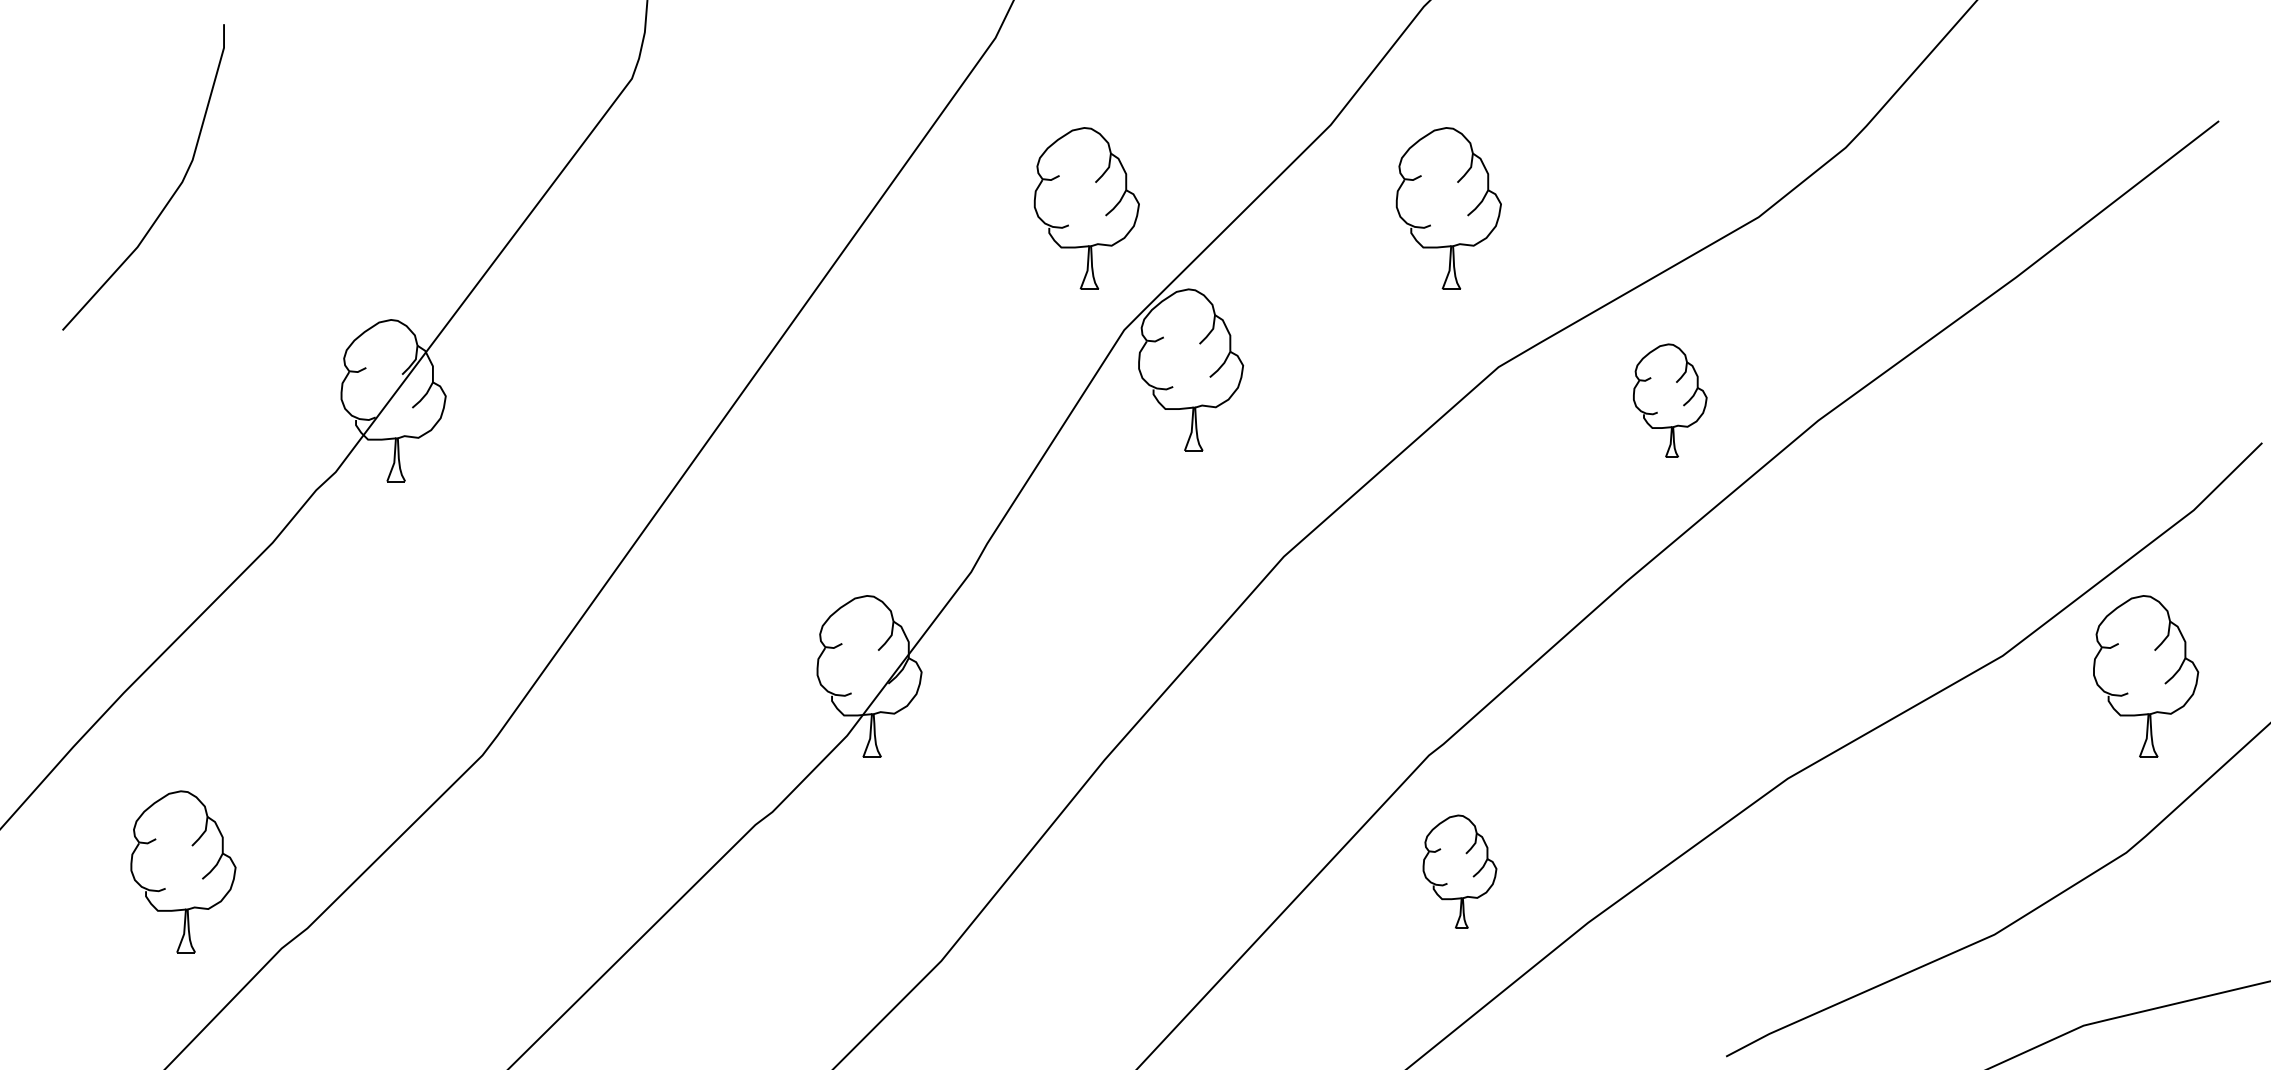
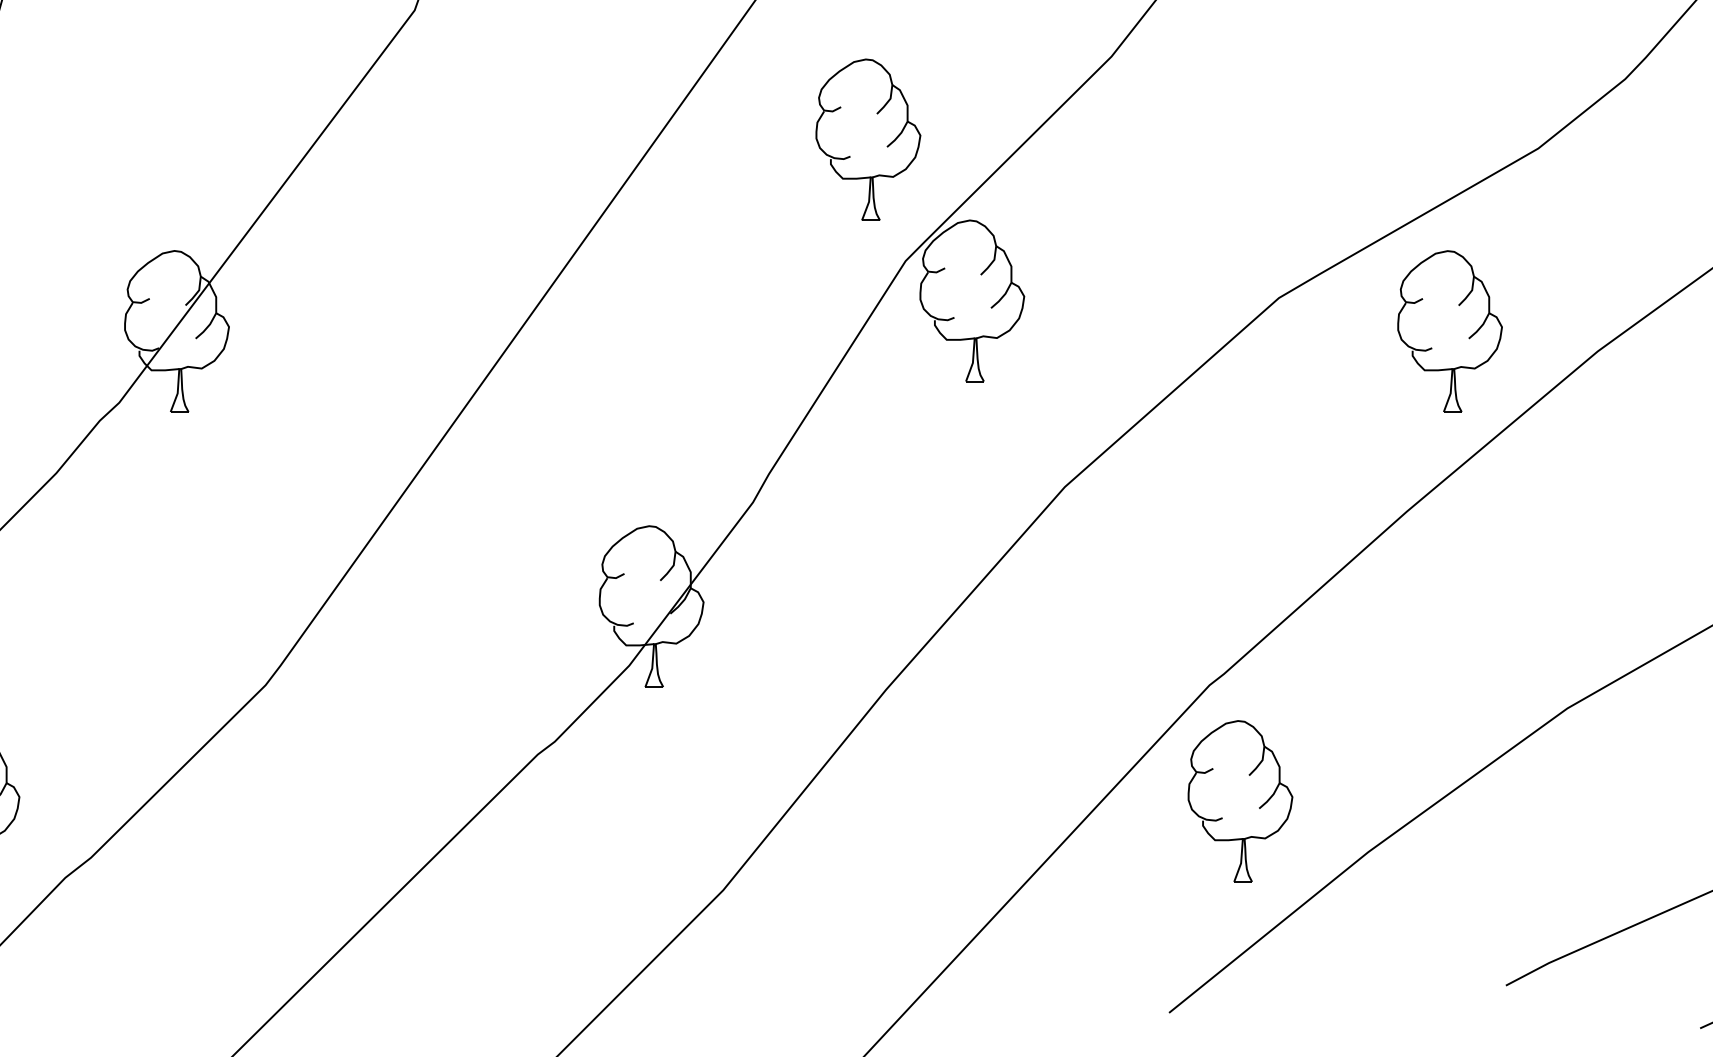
part: (1448, 208) -> (1229, 139), removed
part: (1670, 400) -> (1450, 331), size x1.43
part: (1459, 871) -> (1240, 801), size x1.43

